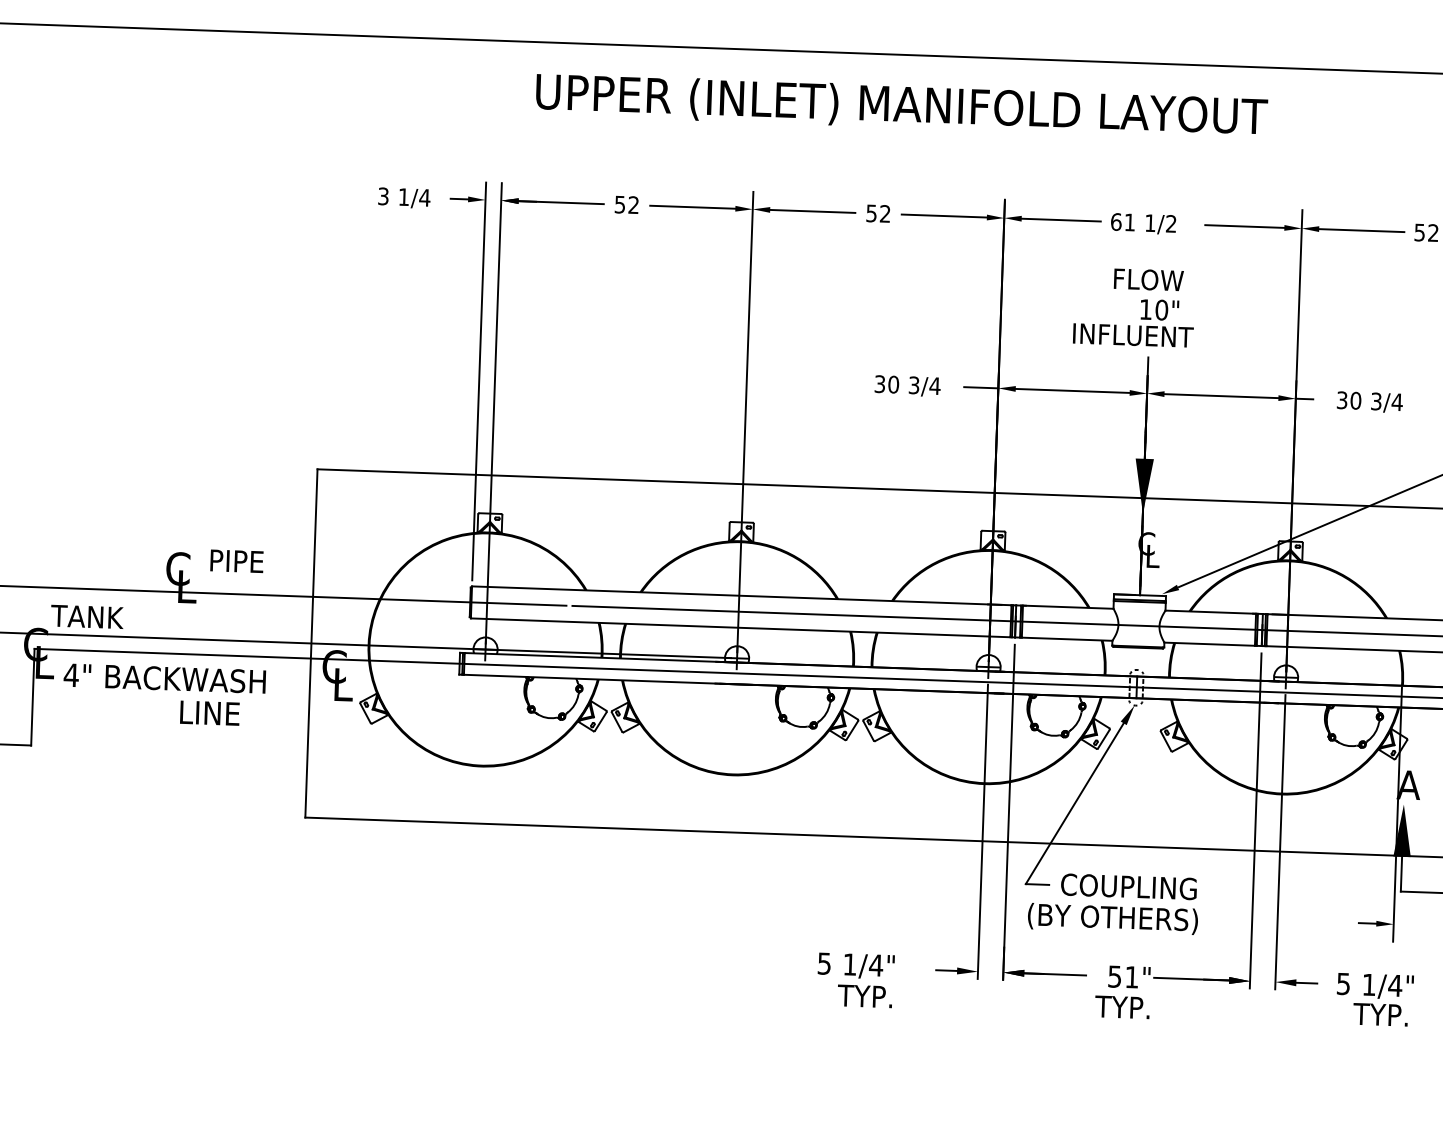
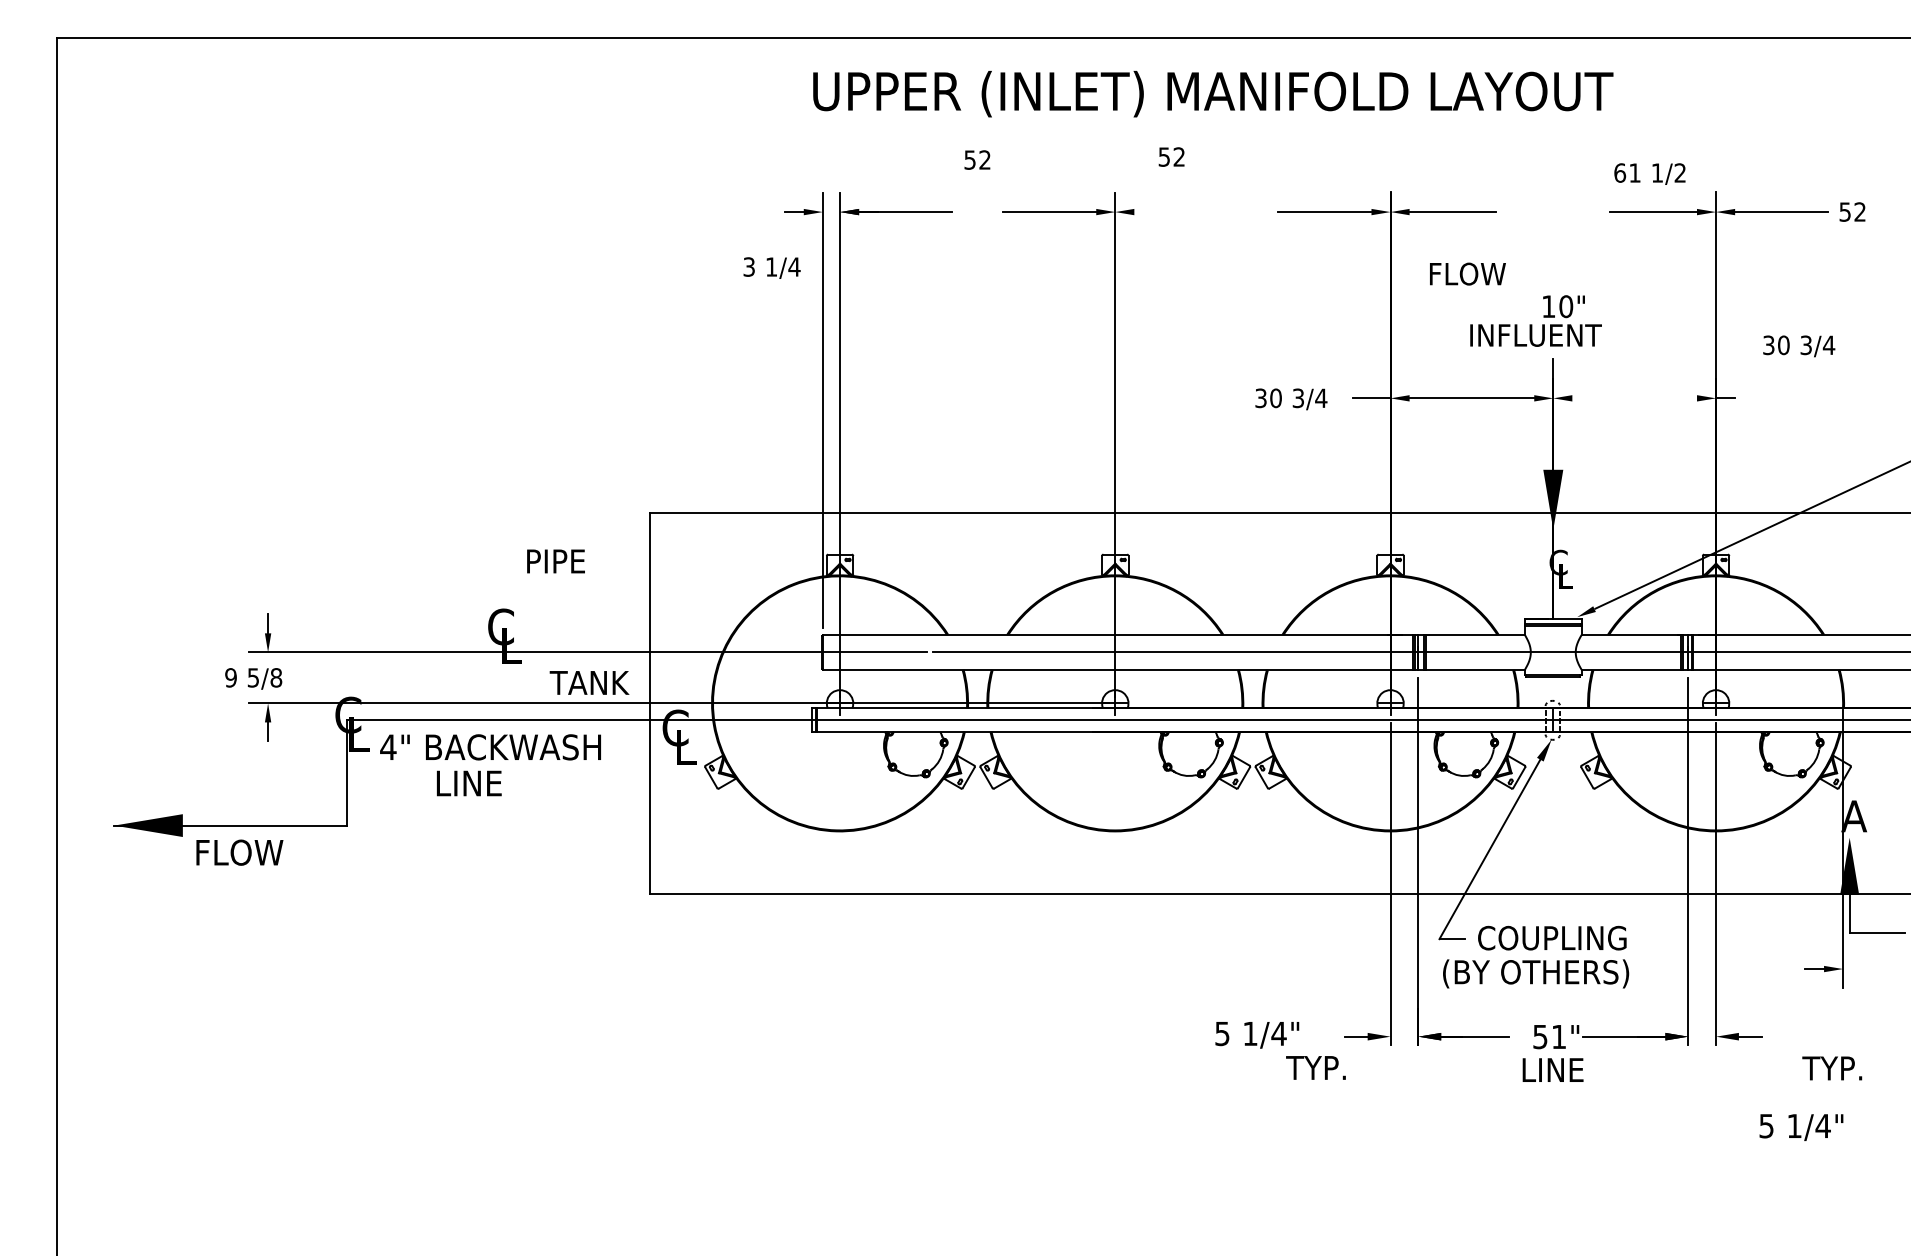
text: (902, 106) -> (1213, 94), moved
text: (403, 197) -> (771, 267), moved
text: (626, 204) -> (977, 159), moved
line: (812, 211) -> (1180, 212), removed
text: (878, 213) -> (1171, 156), moved
text: (1143, 223) -> (1649, 173), moved
text: (1148, 279) -> (1467, 273), moved
line: (1221, 396) -> (1634, 398), removed
text: (1370, 402) -> (1799, 346), moved
text: (236, 561) -> (555, 561), moved
text: (87, 616) -> (589, 682), moved
text: (210, 713) -> (469, 783), moved
text: (1375, 986) -> (1801, 1127), moved
text: (864, 995) -> (1315, 1067), moved
text: (1124, 1006) -> (1551, 1069), TYP. -> LINE

